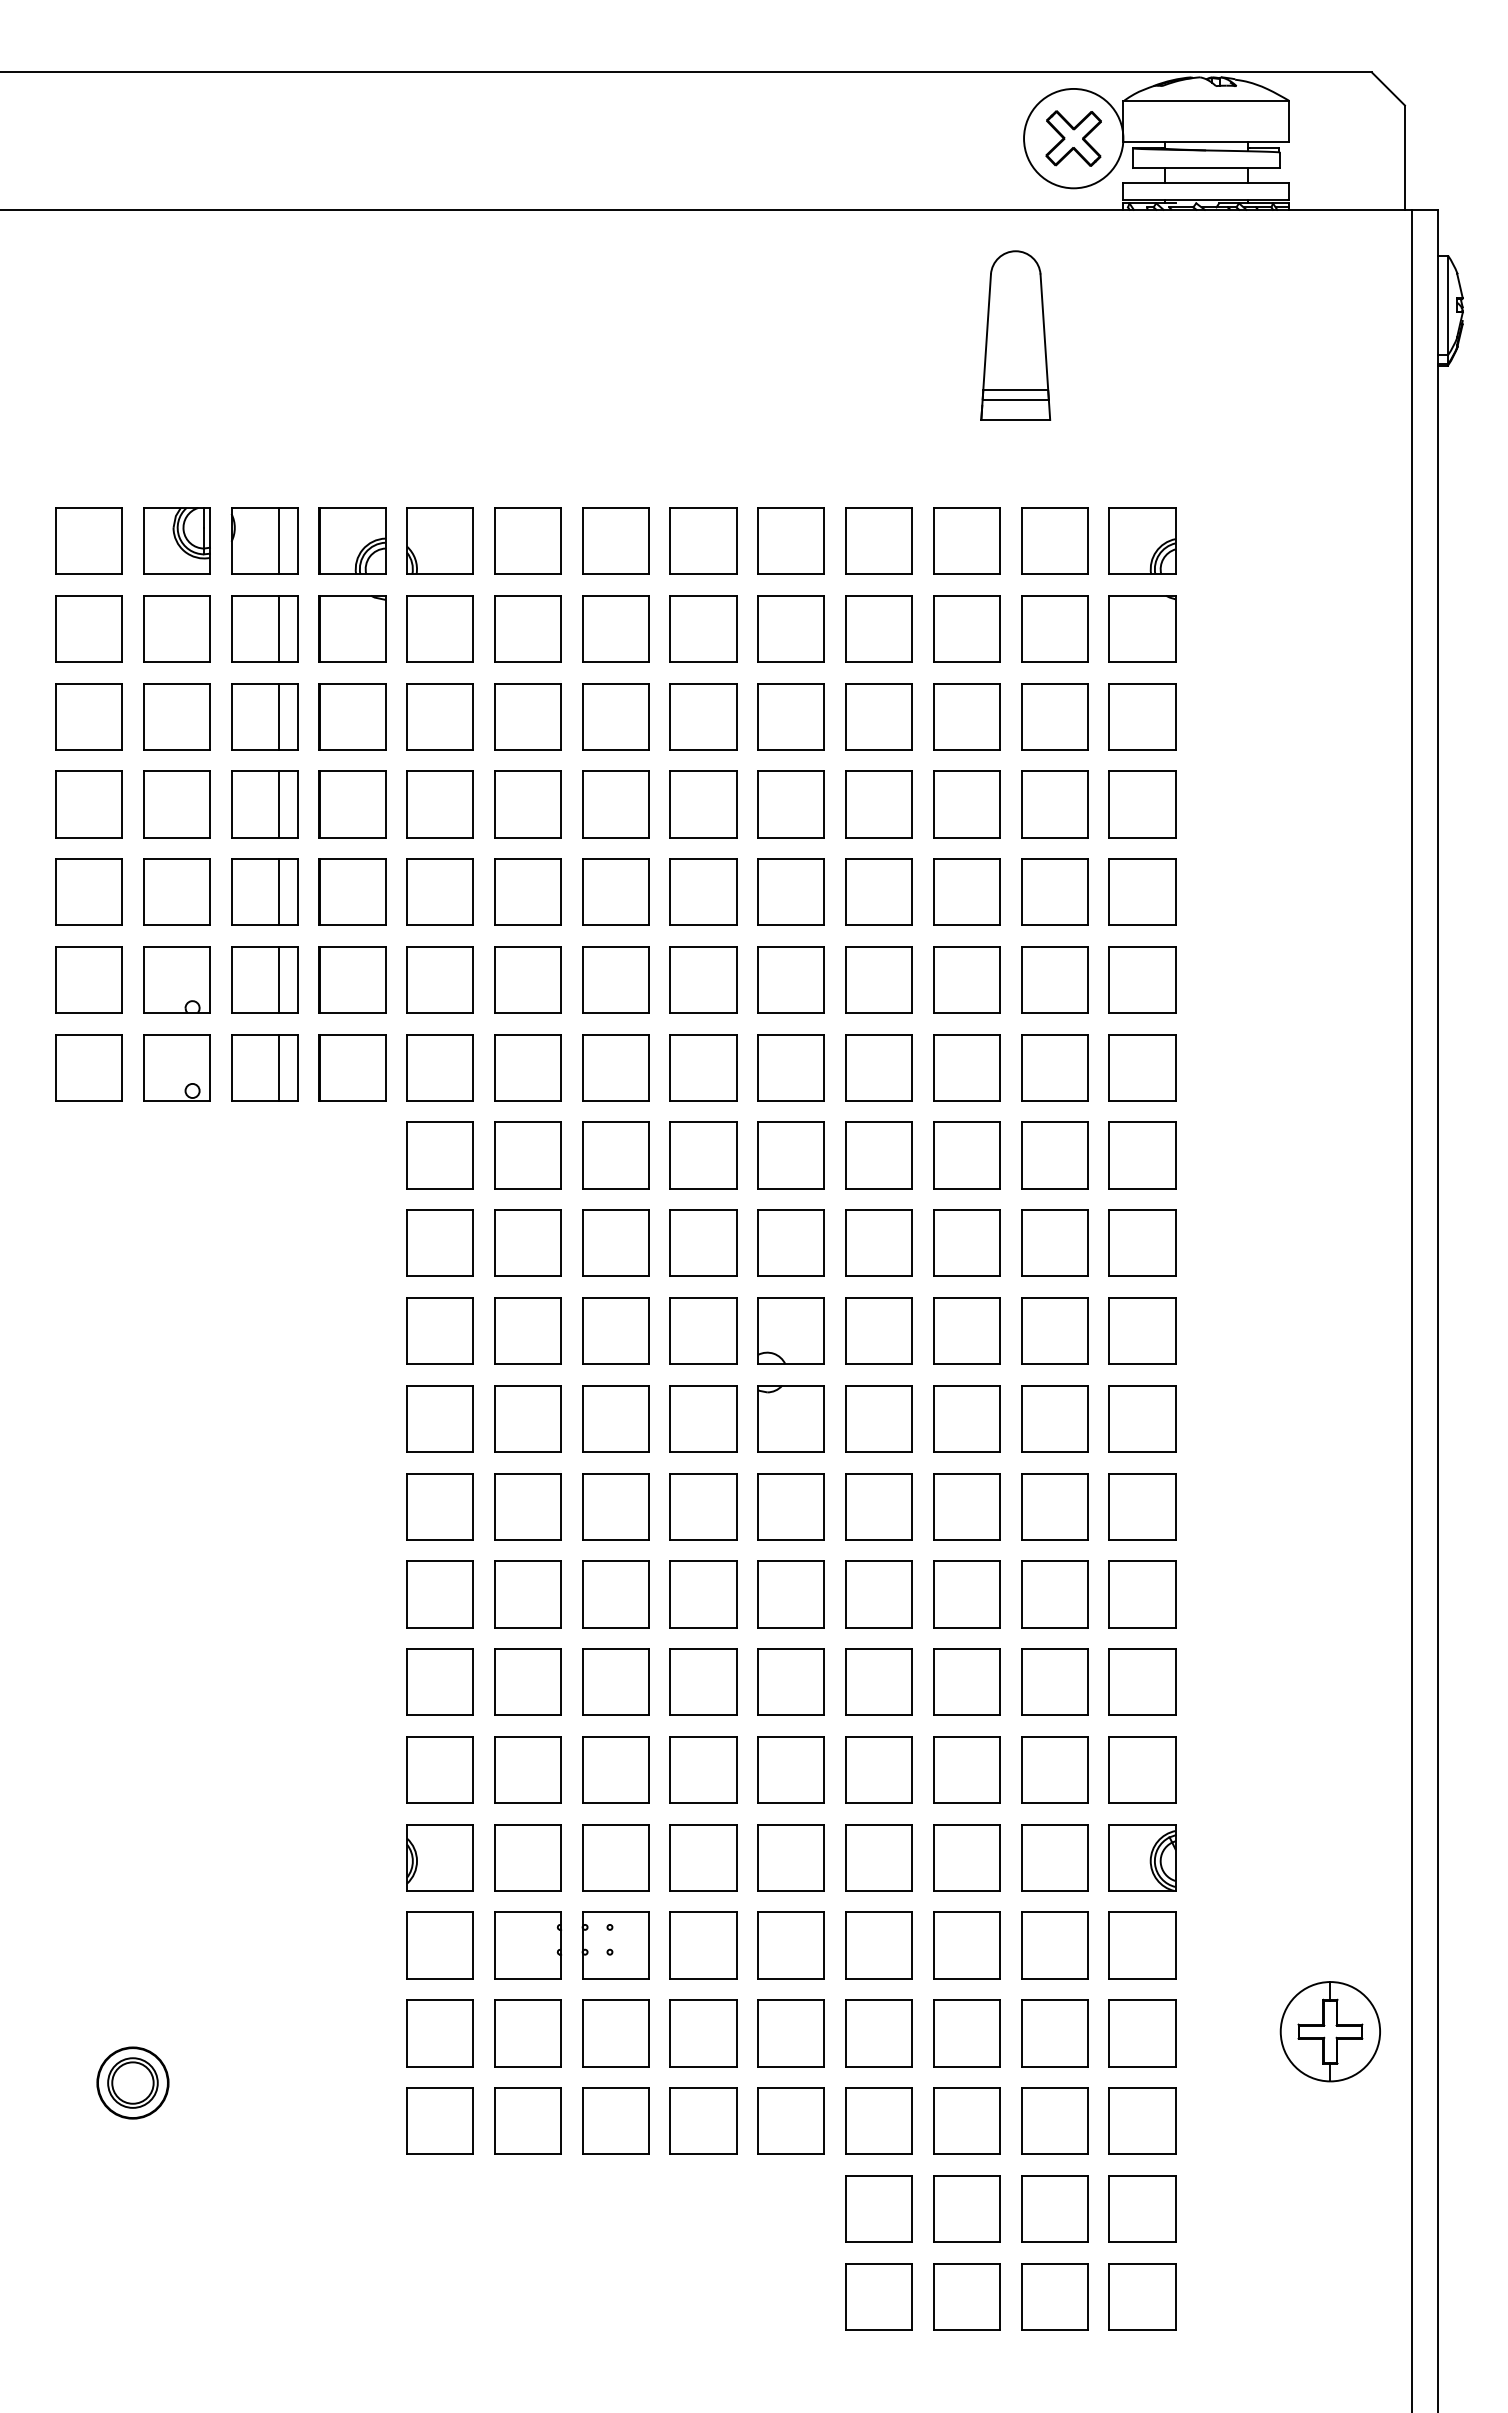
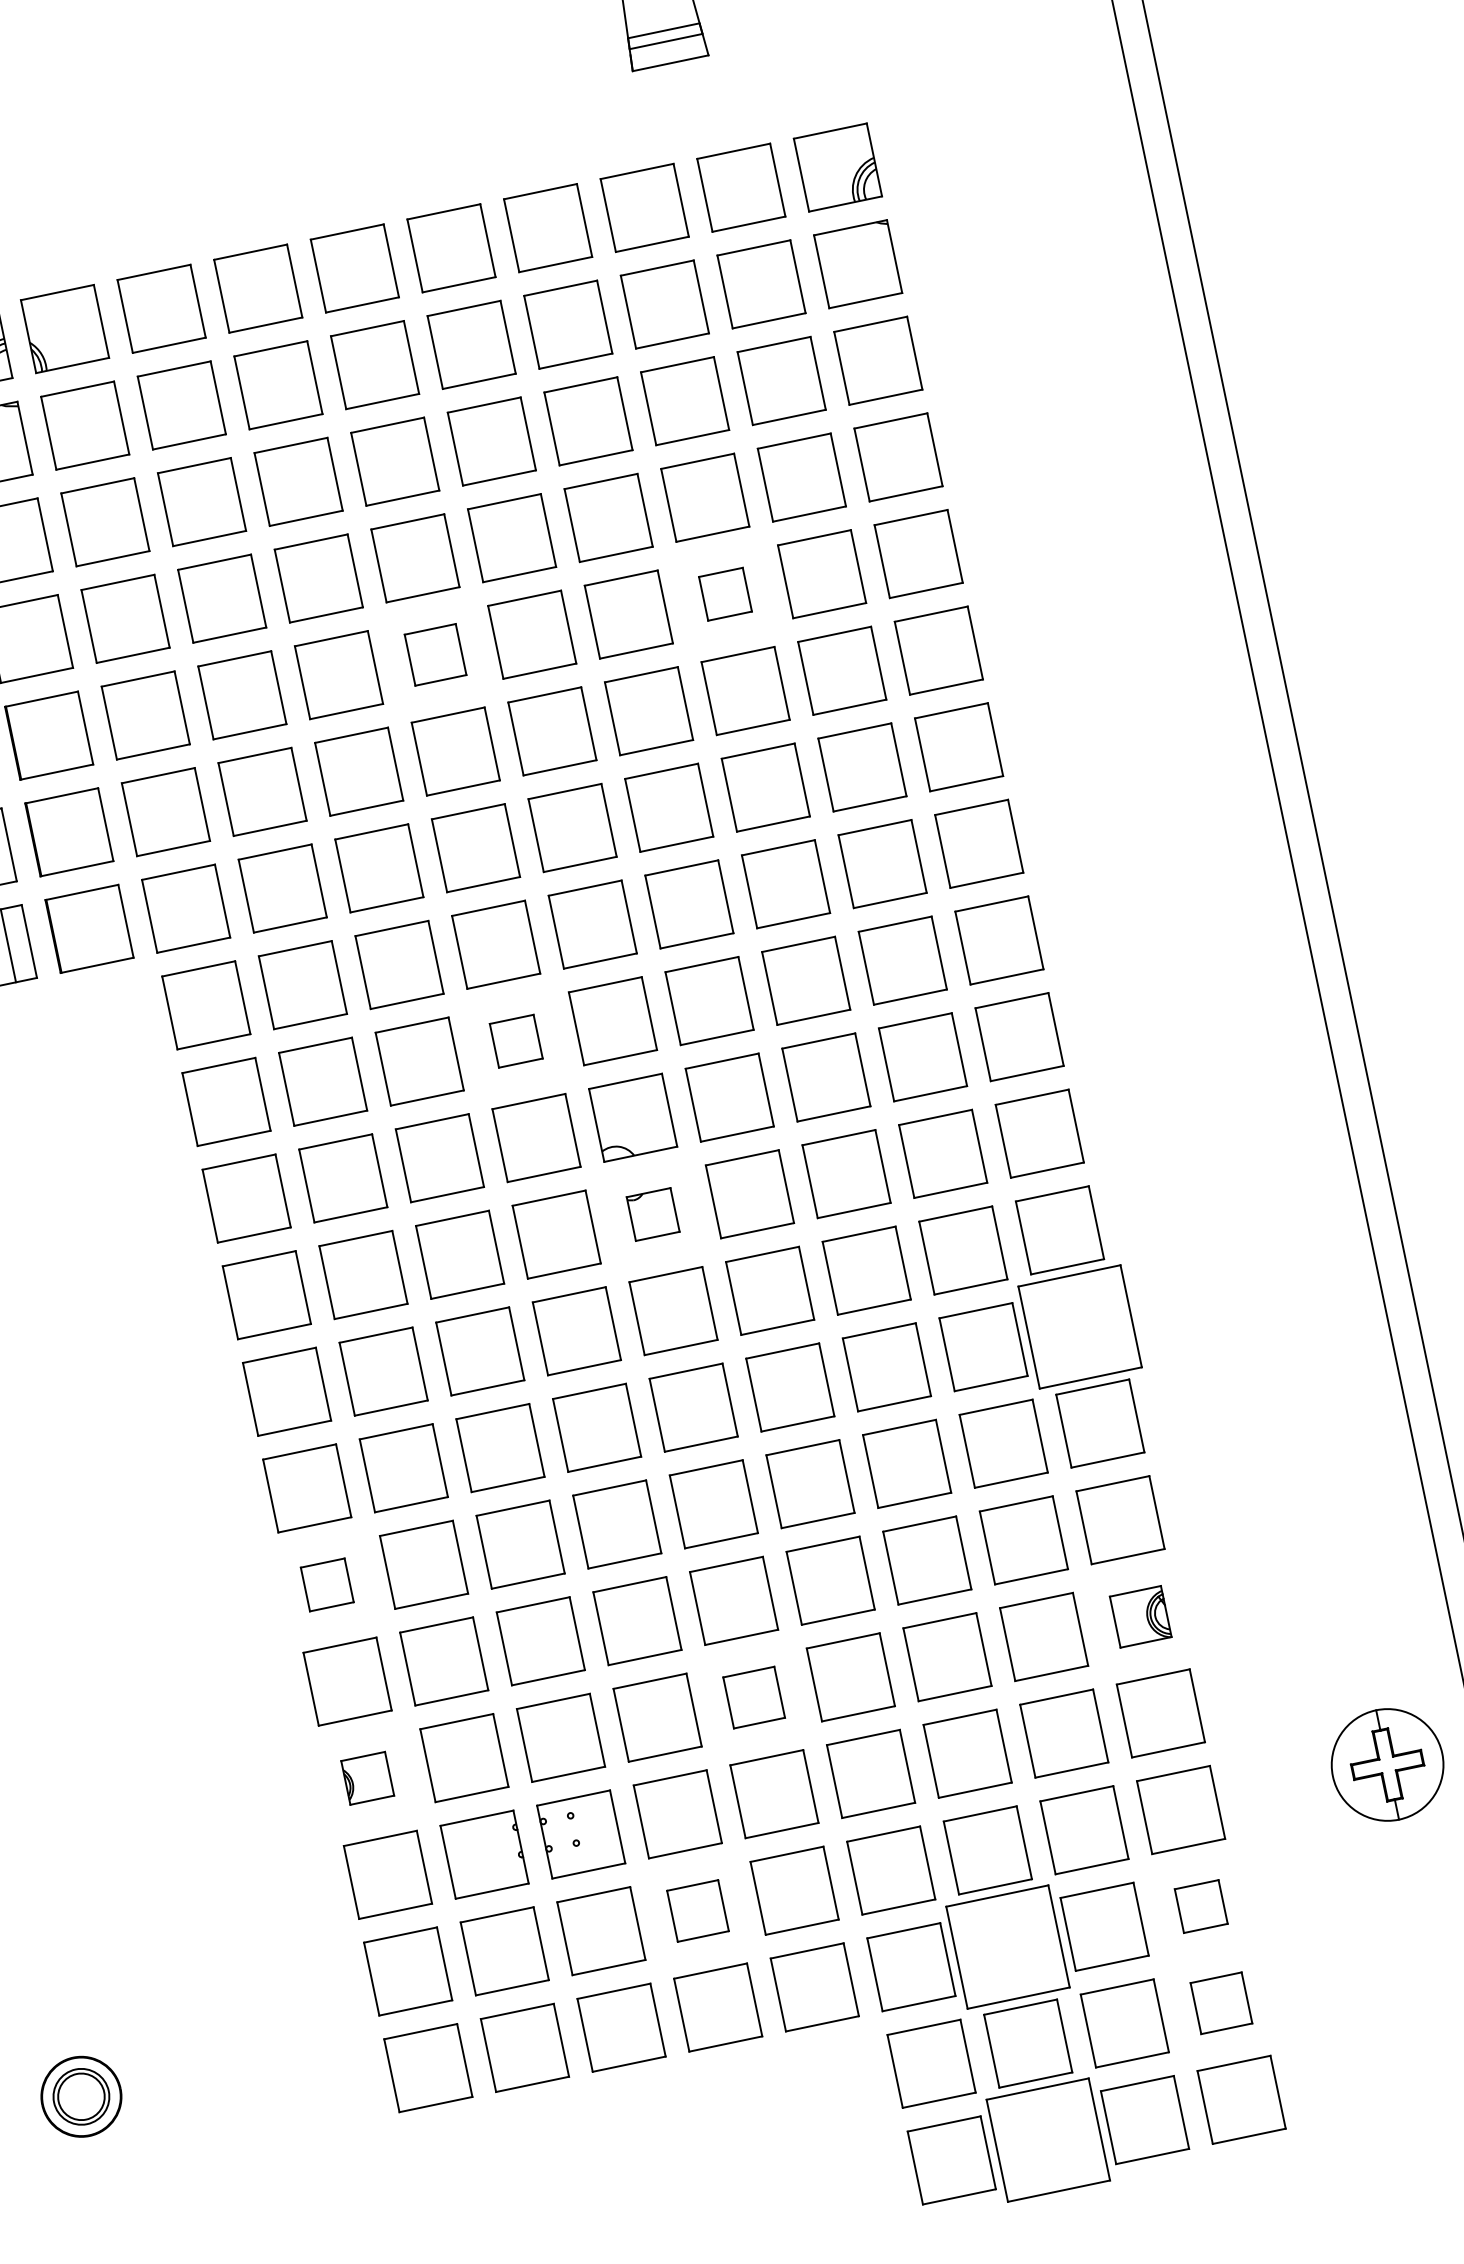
part: (703, 891) -> (435, 654), size x0.7
part: (966, 891) -> (724, 593), size x0.6
part: (703, 1242) -> (516, 1040), size x0.6
part: (790, 1418) -> (652, 1214), size x0.6
part: (1142, 1594) -> (1080, 1326), size x1.4
part: (439, 1681) -> (326, 1584), size x0.6
part: (439, 1857) -> (366, 1778), size x0.6
part: (790, 1857) -> (753, 1697), size x0.7
part: (1142, 1857) -> (1140, 1616), size x0.7
part: (703, 2033) -> (697, 1911), size x0.7
part: (966, 2120) -> (1007, 1946), size x1.4
part: (1142, 2120) -> (1201, 1905), size x0.6
part: (1142, 2208) -> (1221, 2002), size x0.7
part: (966, 2296) -> (1047, 2140), size x1.4

